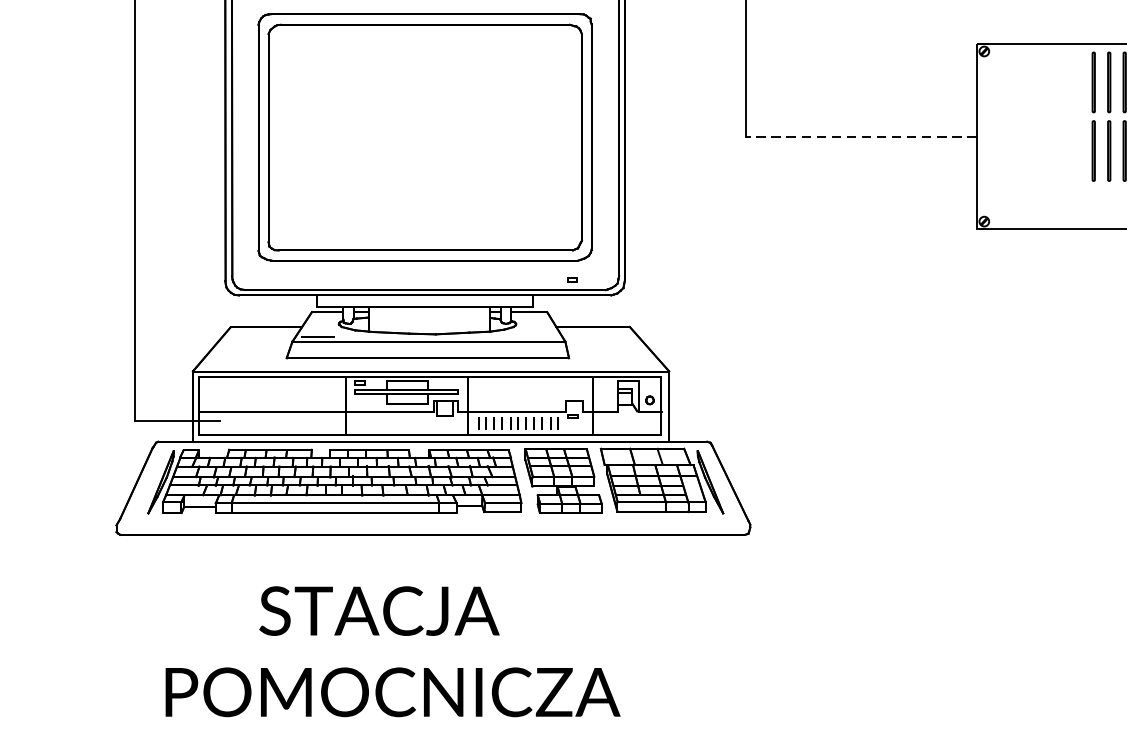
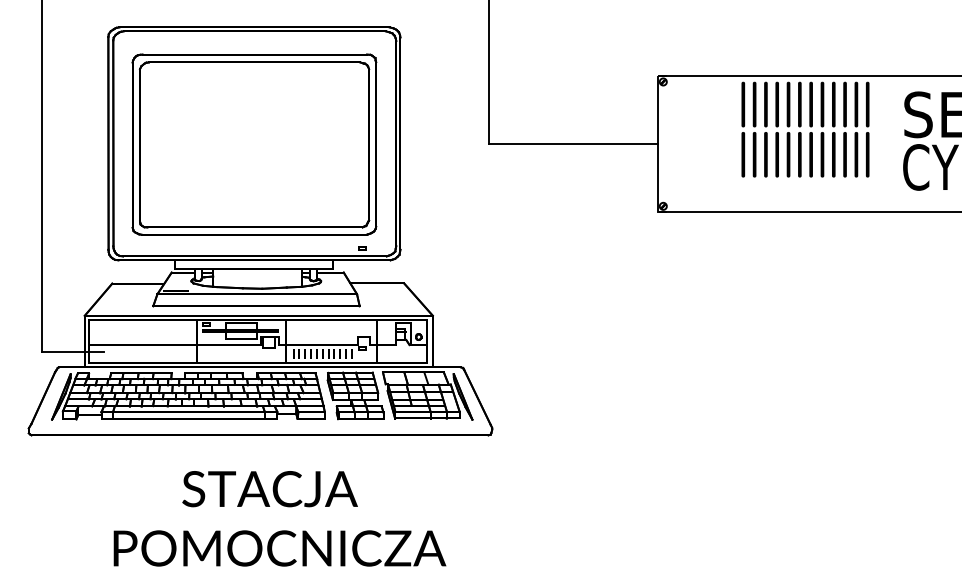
line: (860, 137) -> (572, 144), dashed -> solid
text: (392, 651) -> (279, 518), moved

